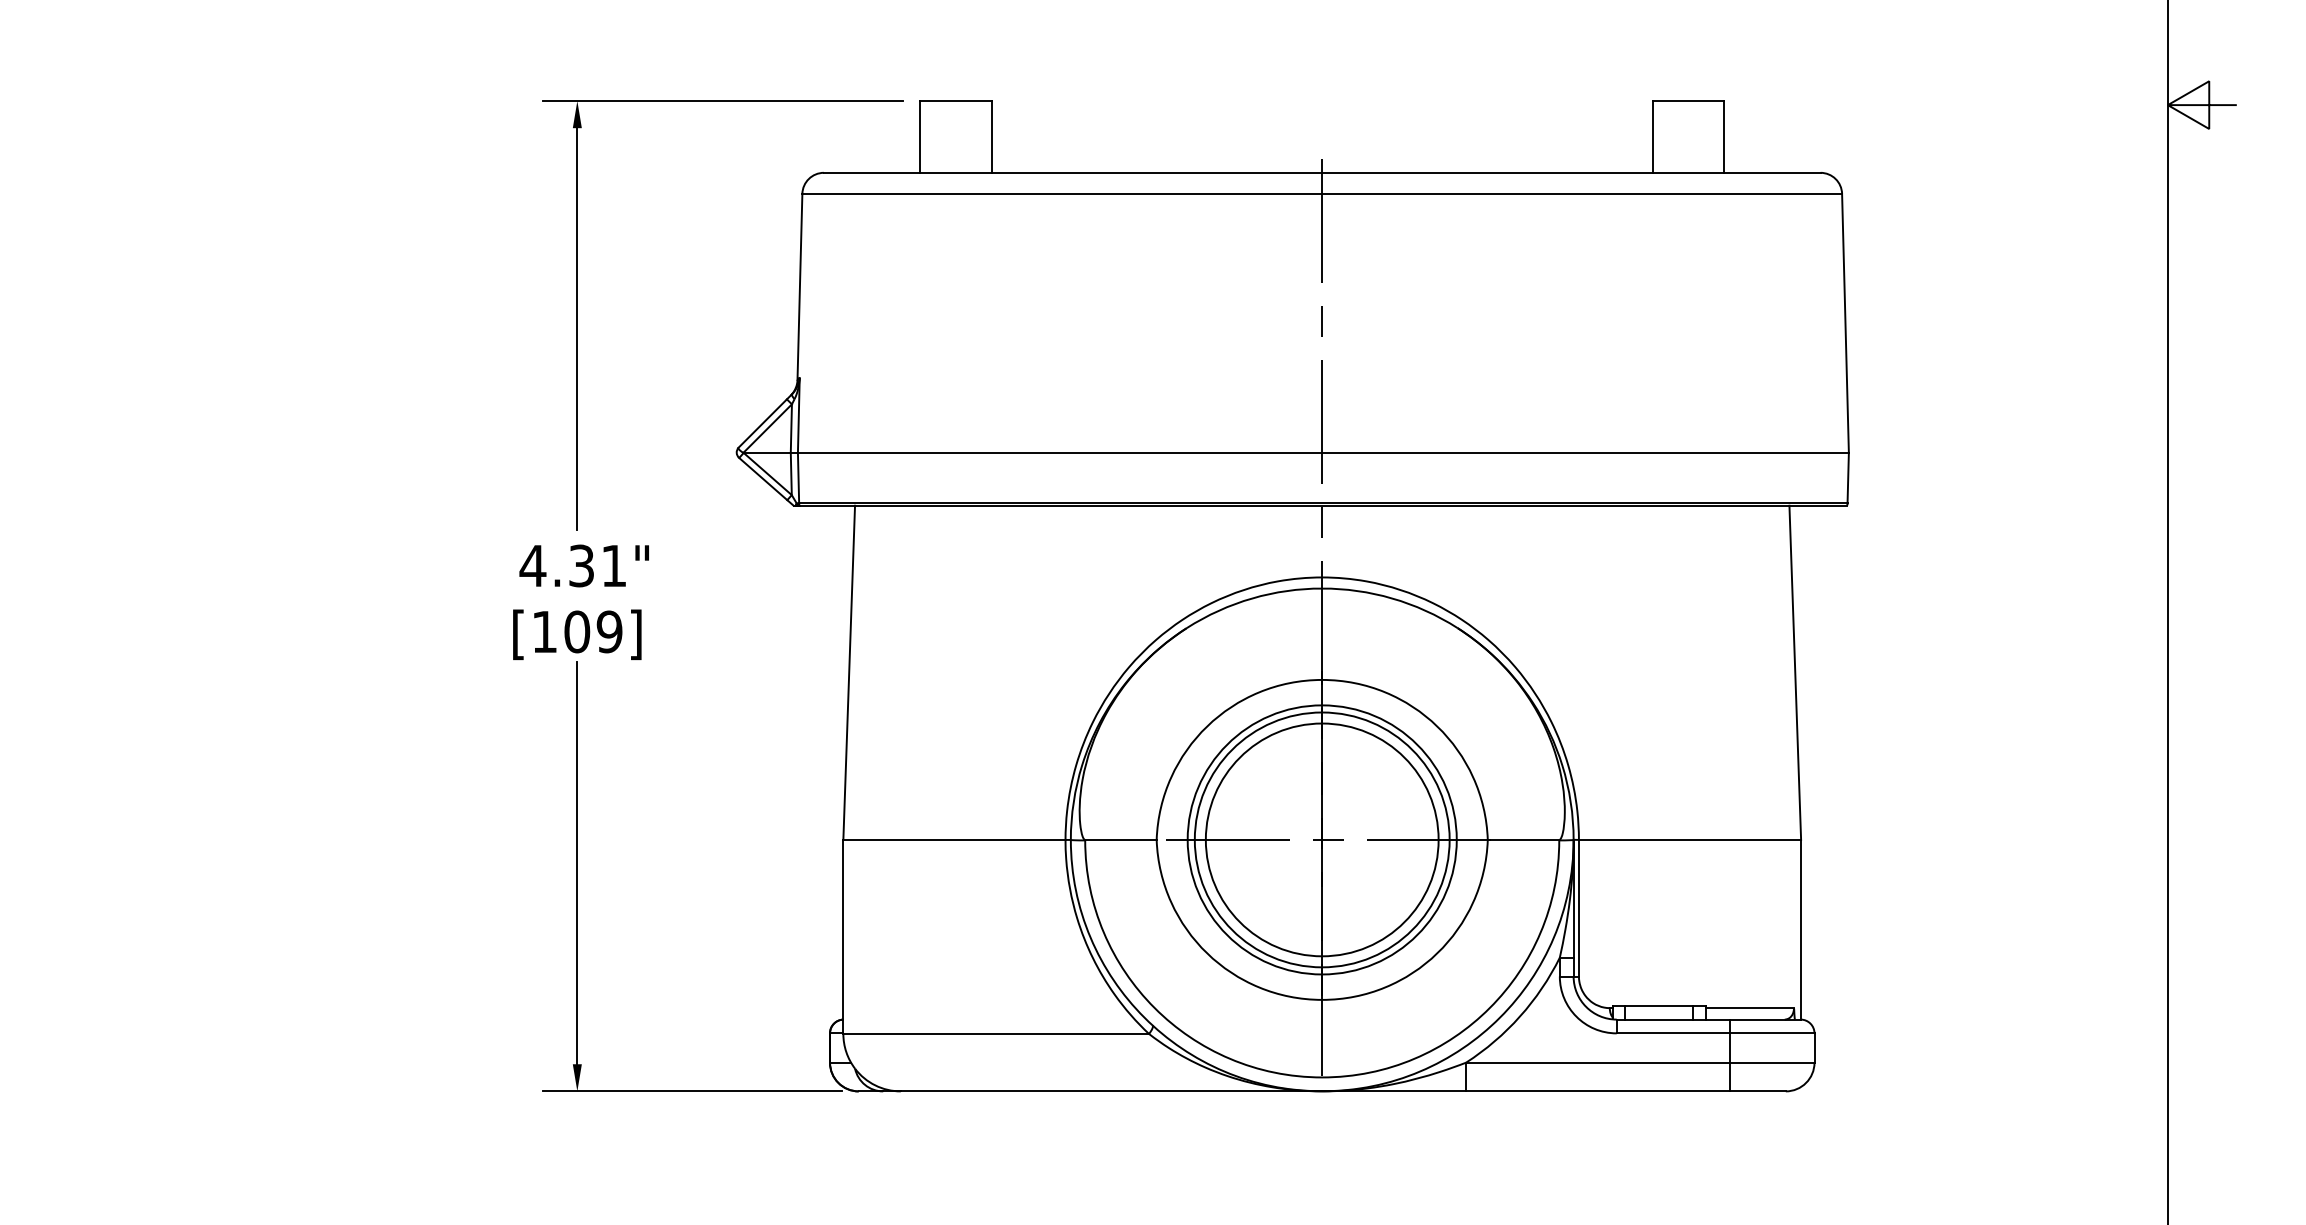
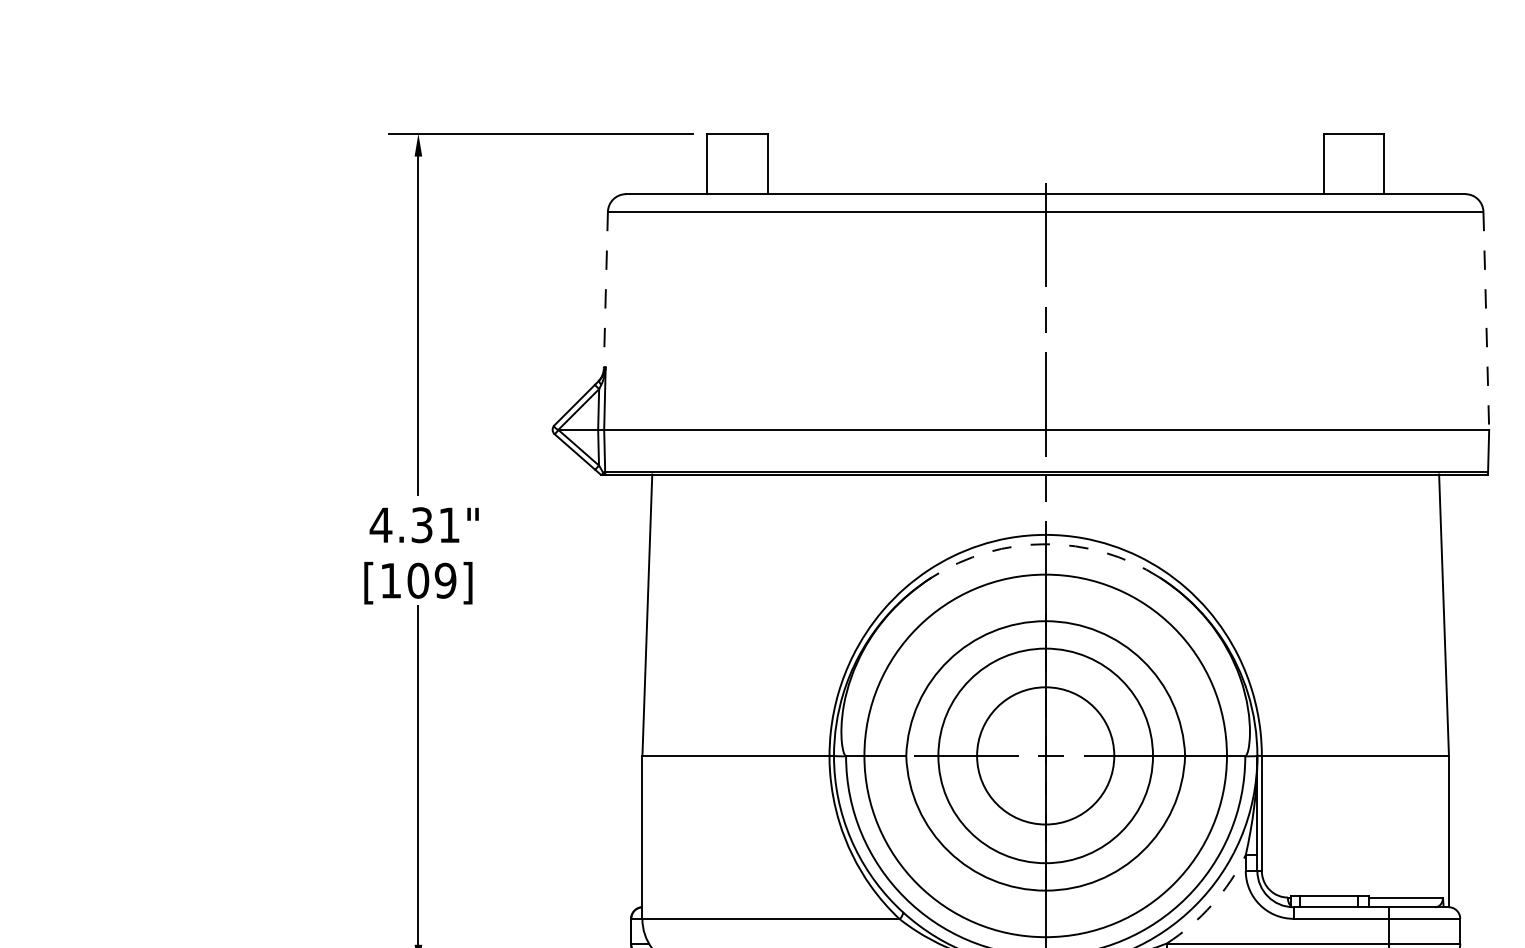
line: (799, 287) -> (605, 290), solid -> dashed
line: (1845, 323) -> (1486, 321), solid -> dashed
arc: (1322, 588) -> (1045, 544), solid -> dashed
circle: (1321, 839) -> (1045, 755), size x0.7
circle: (1321, 839) -> (1045, 755), size x1.6
arc: (1520, 1016) -> (1212, 904), solid -> dashed

